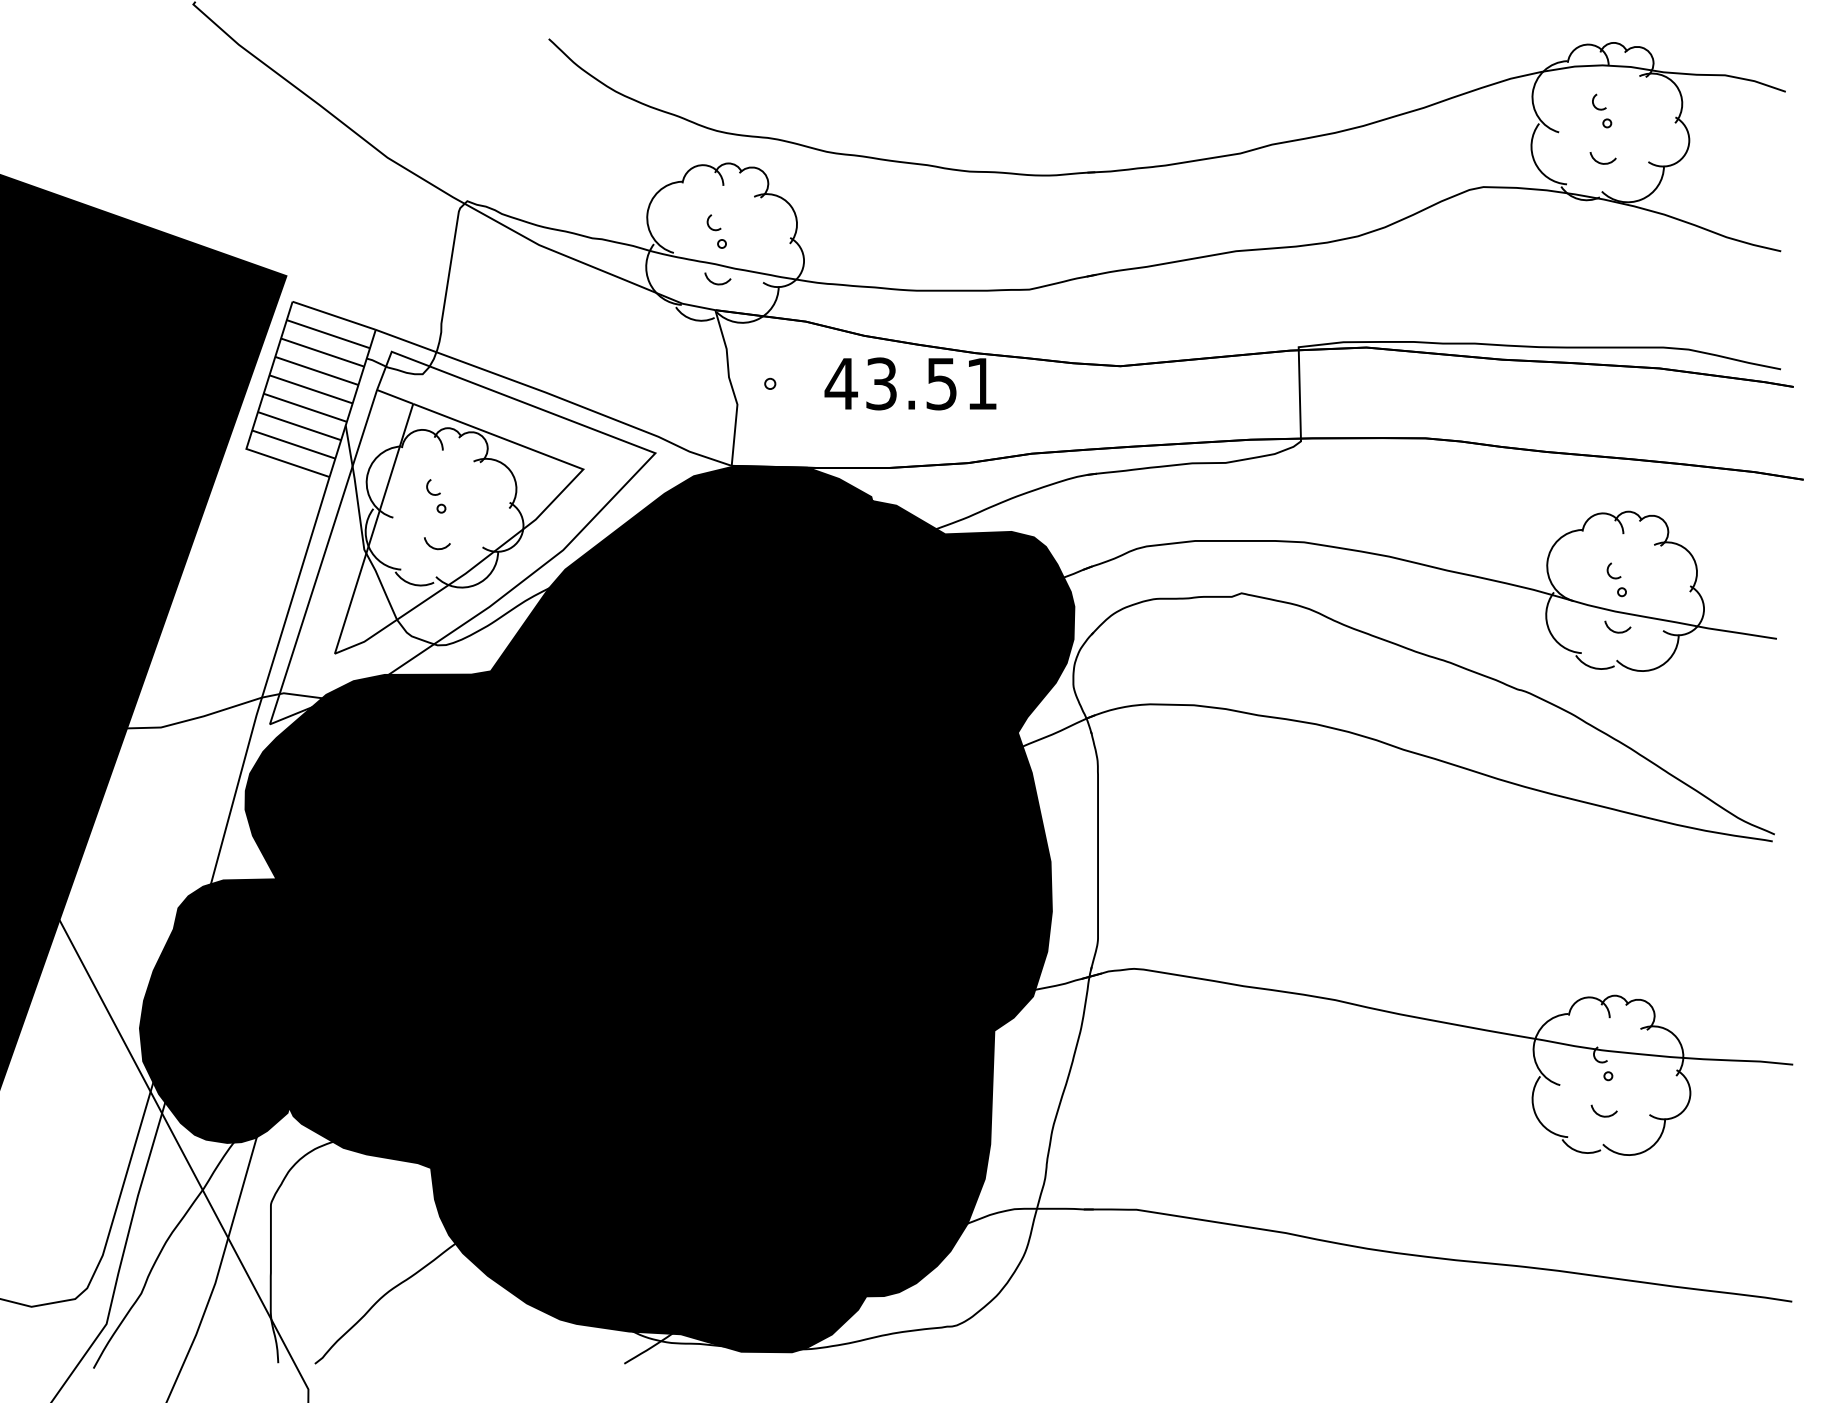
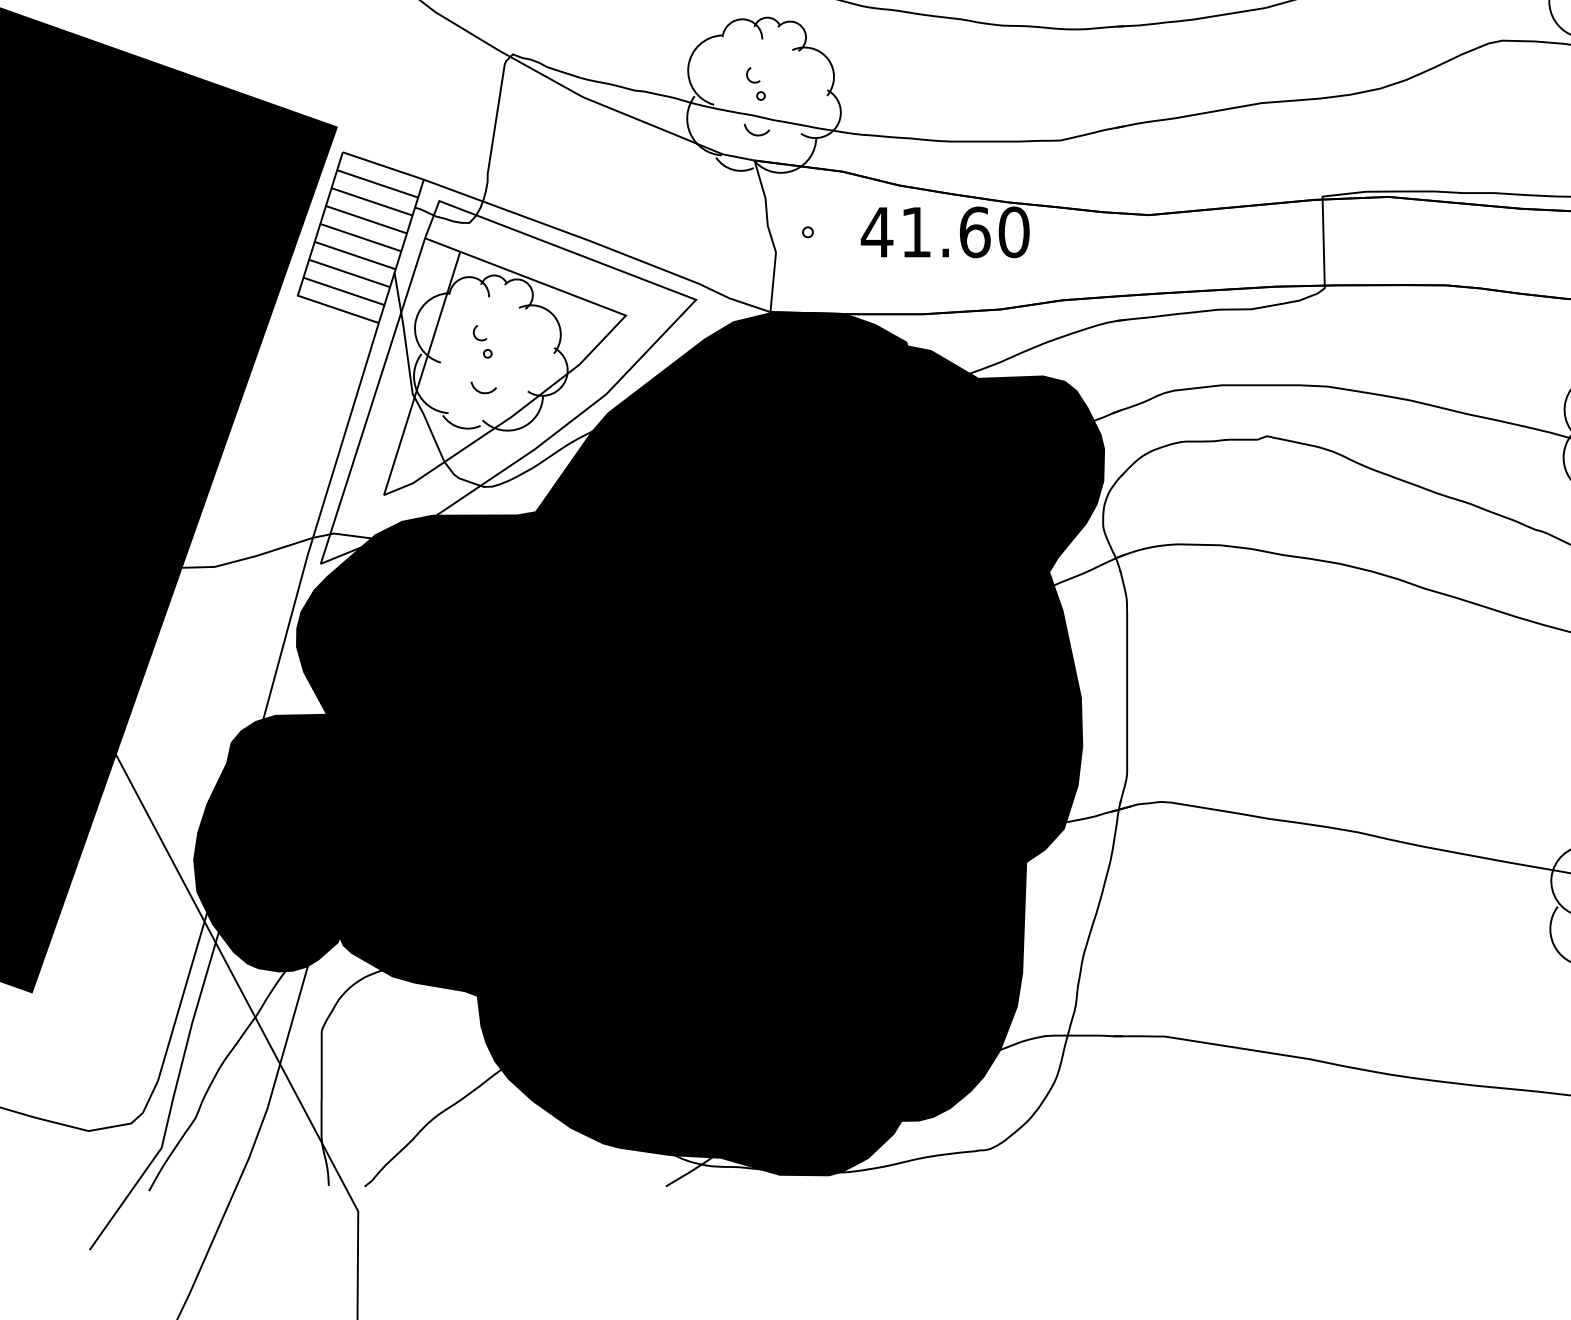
text: (931, 383) -> (964, 231), 43.51 -> 41.60

